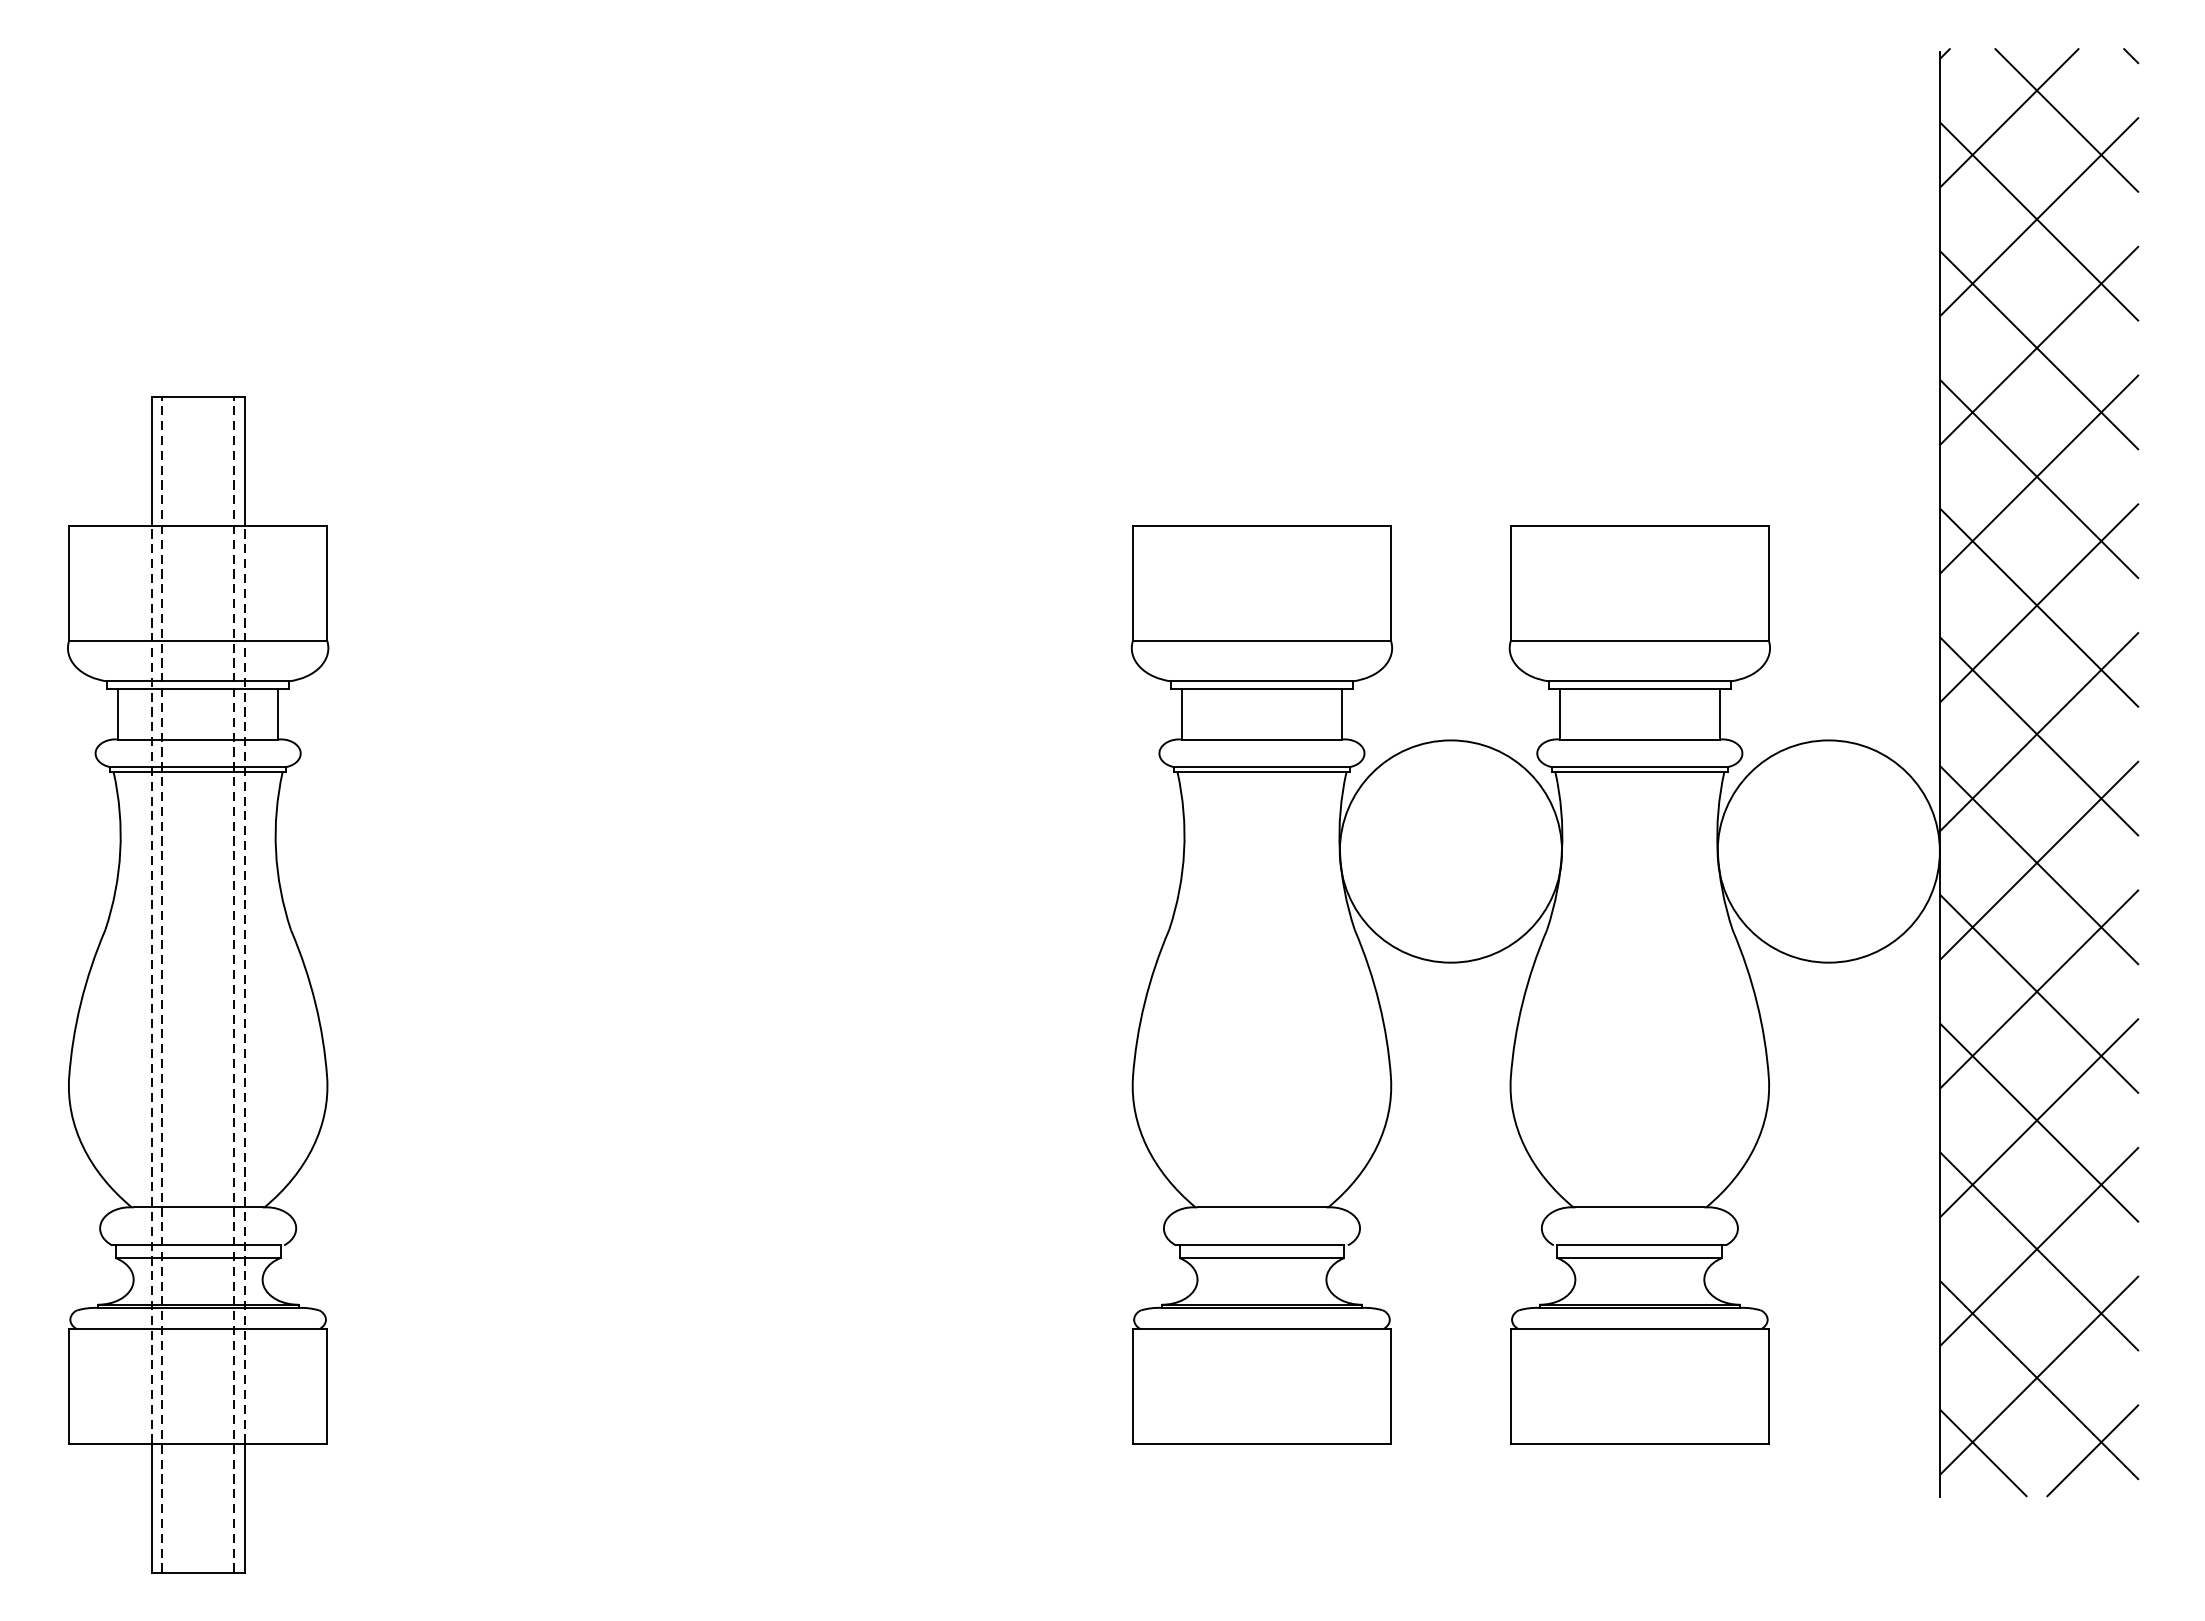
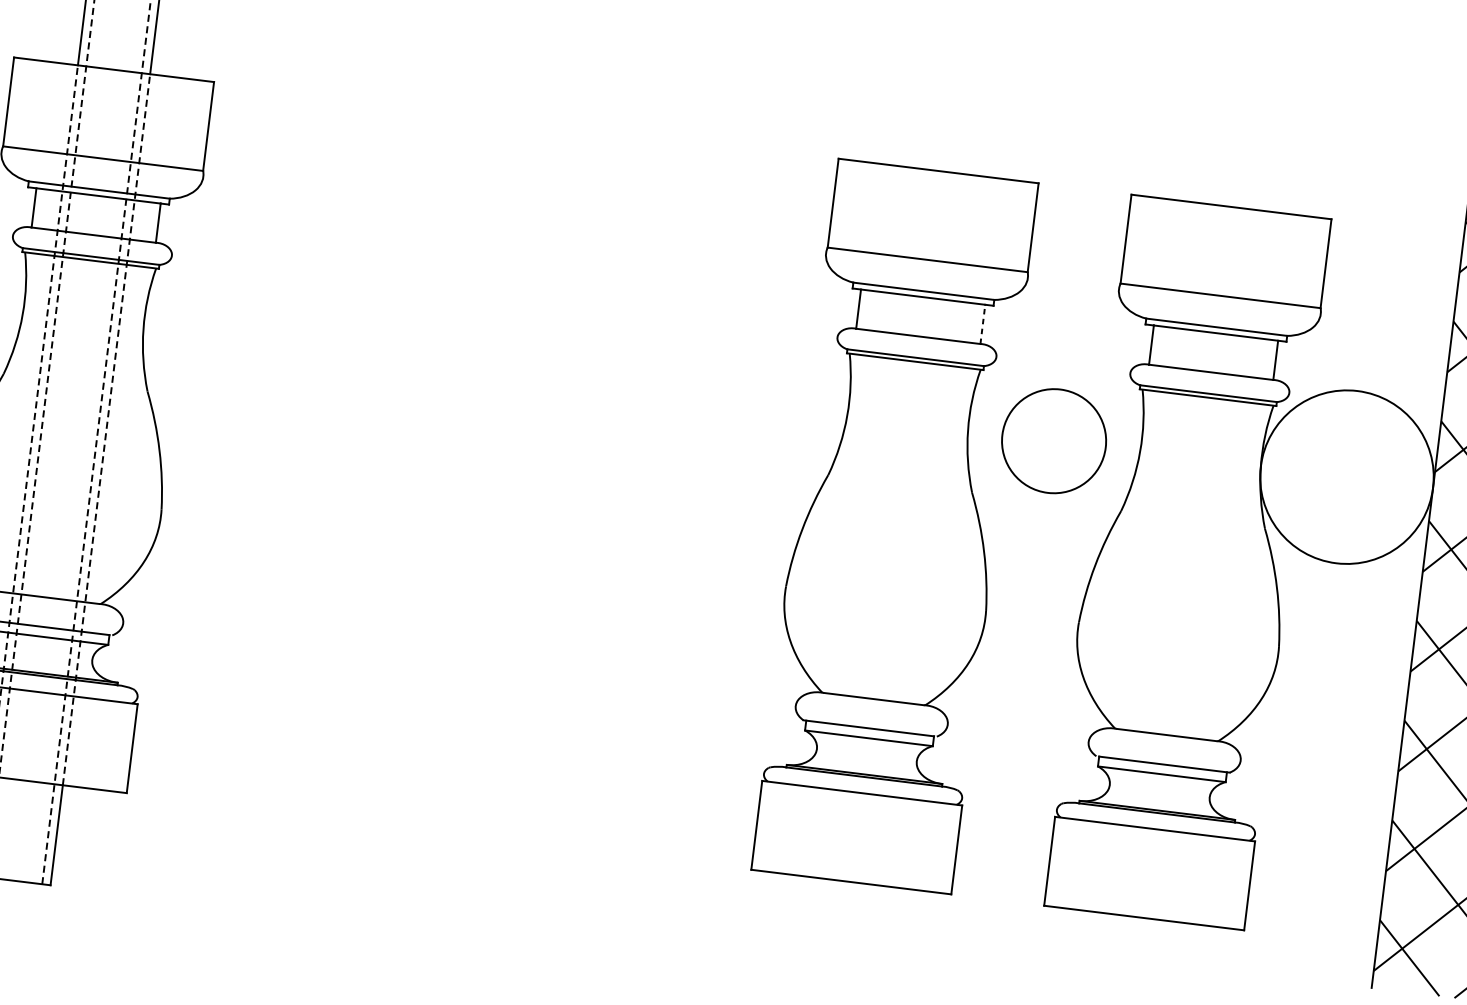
line: (1342, 713) -> (983, 323), solid -> dashed
circle: (1450, 851) -> (1053, 441), size x0.6

